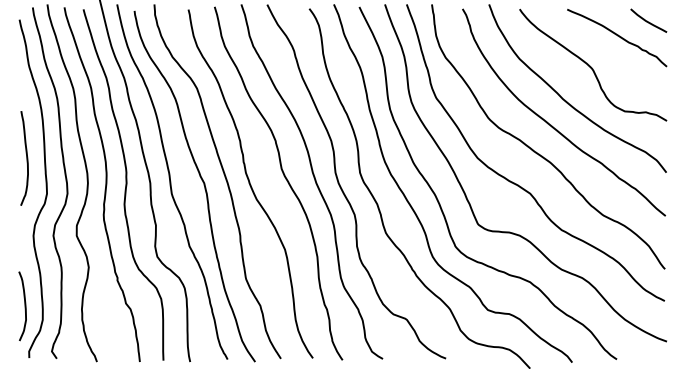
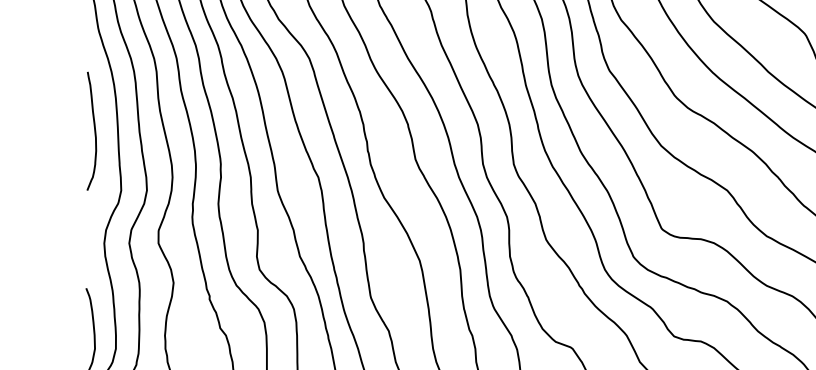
curve: (26, 158) -> (94, 131), moved

